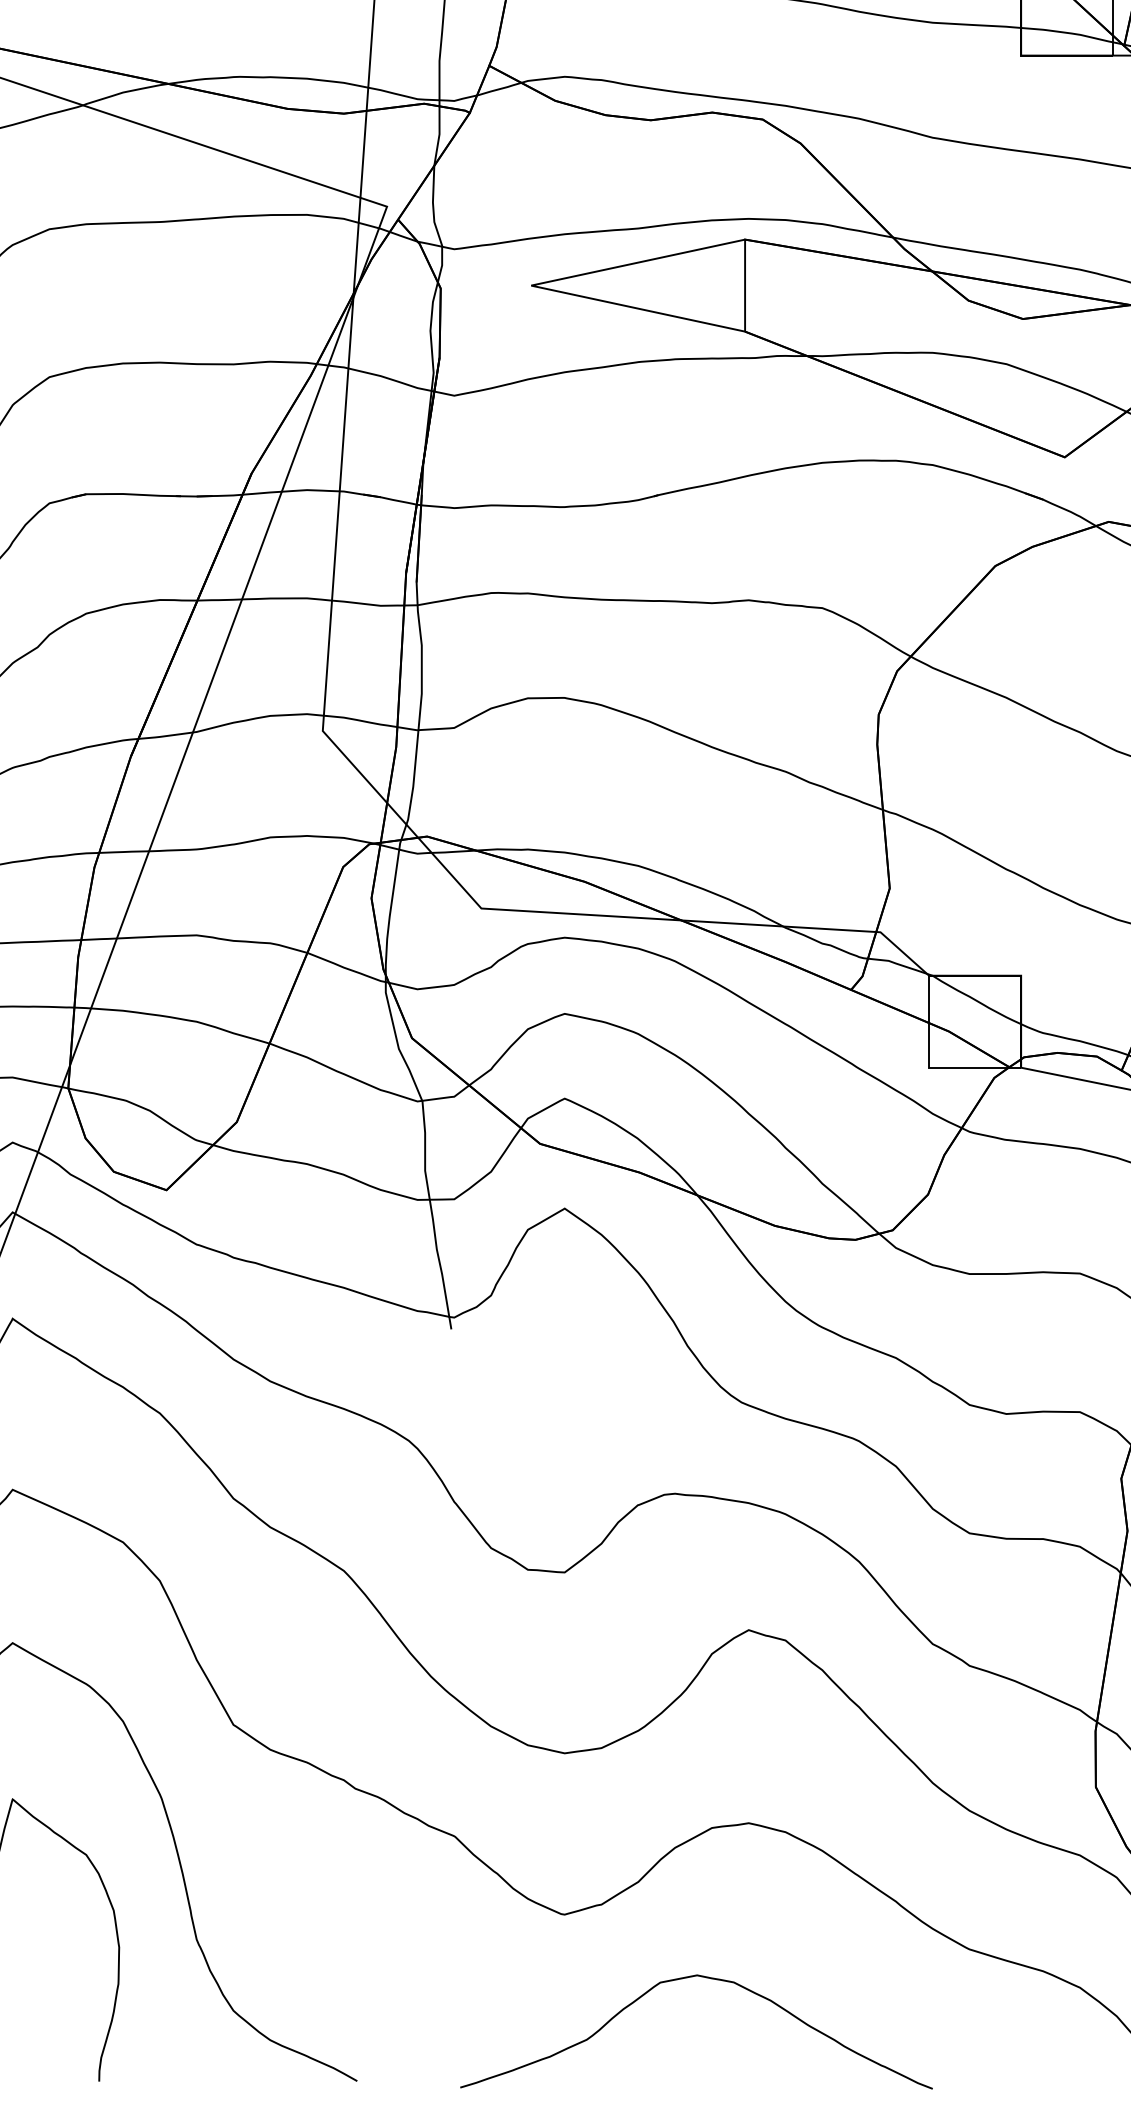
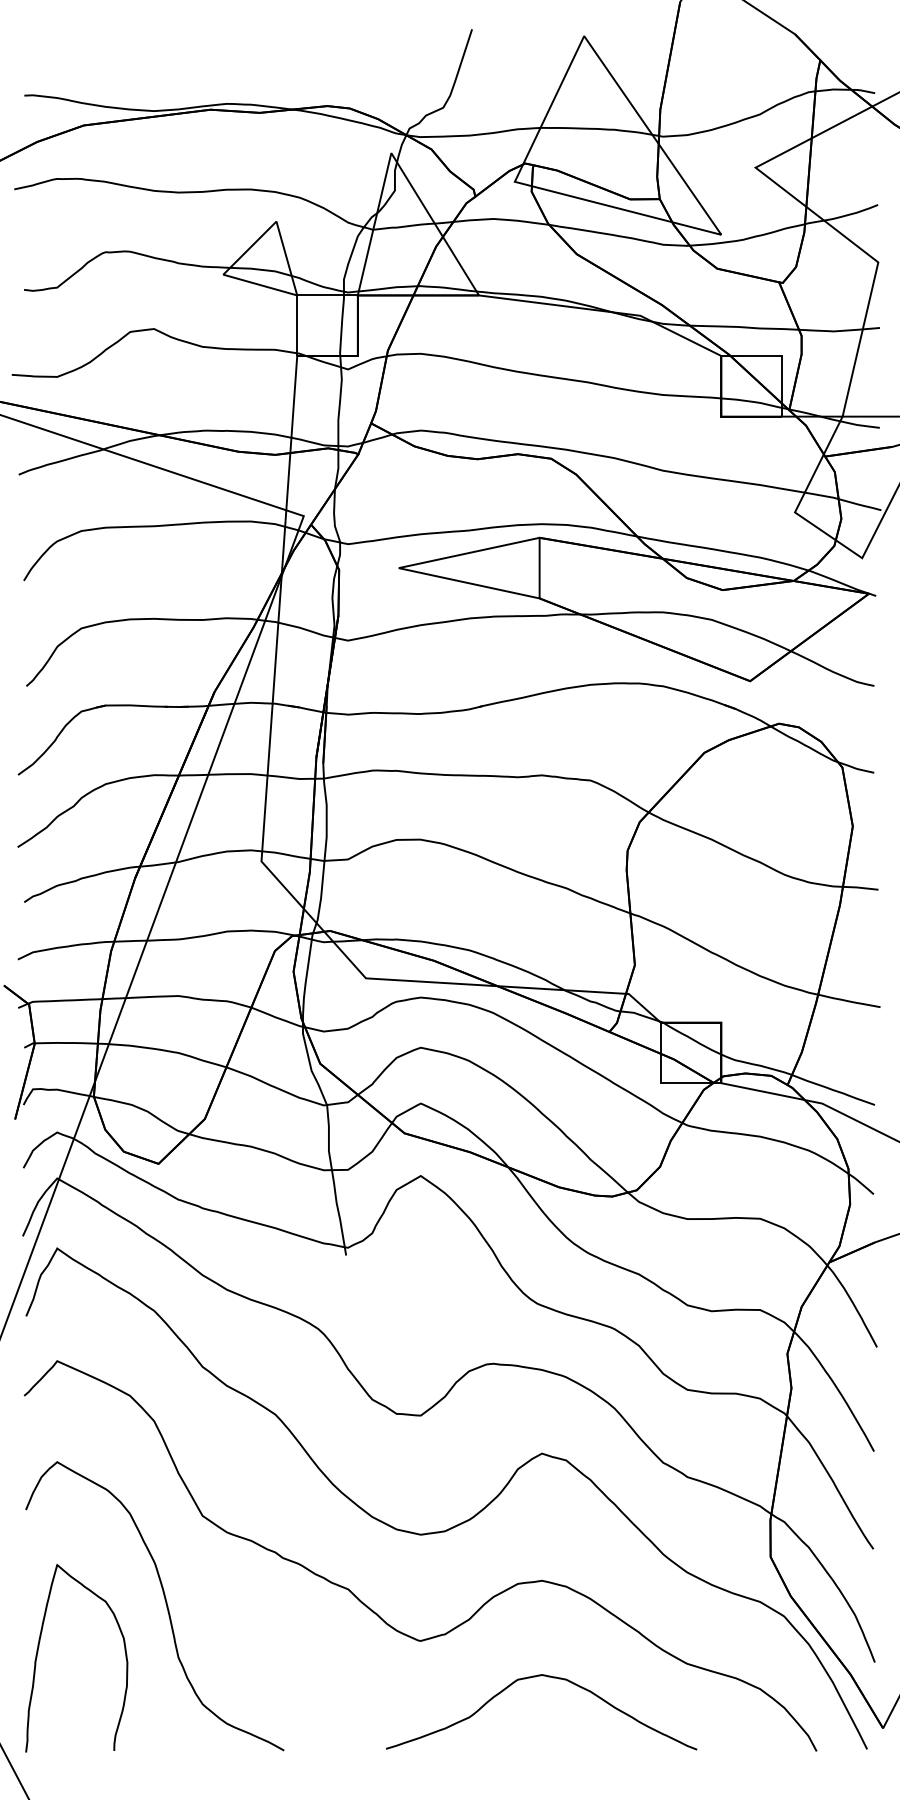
curve: (687, 1979) -> (535, 1677), moved

